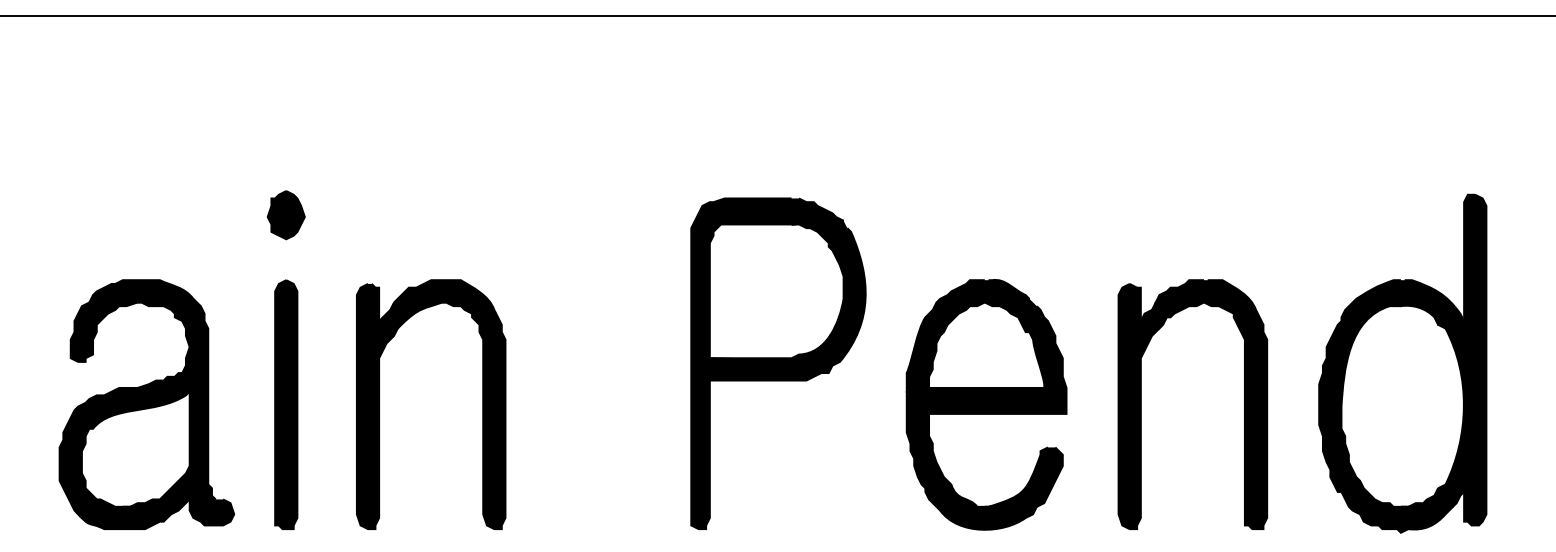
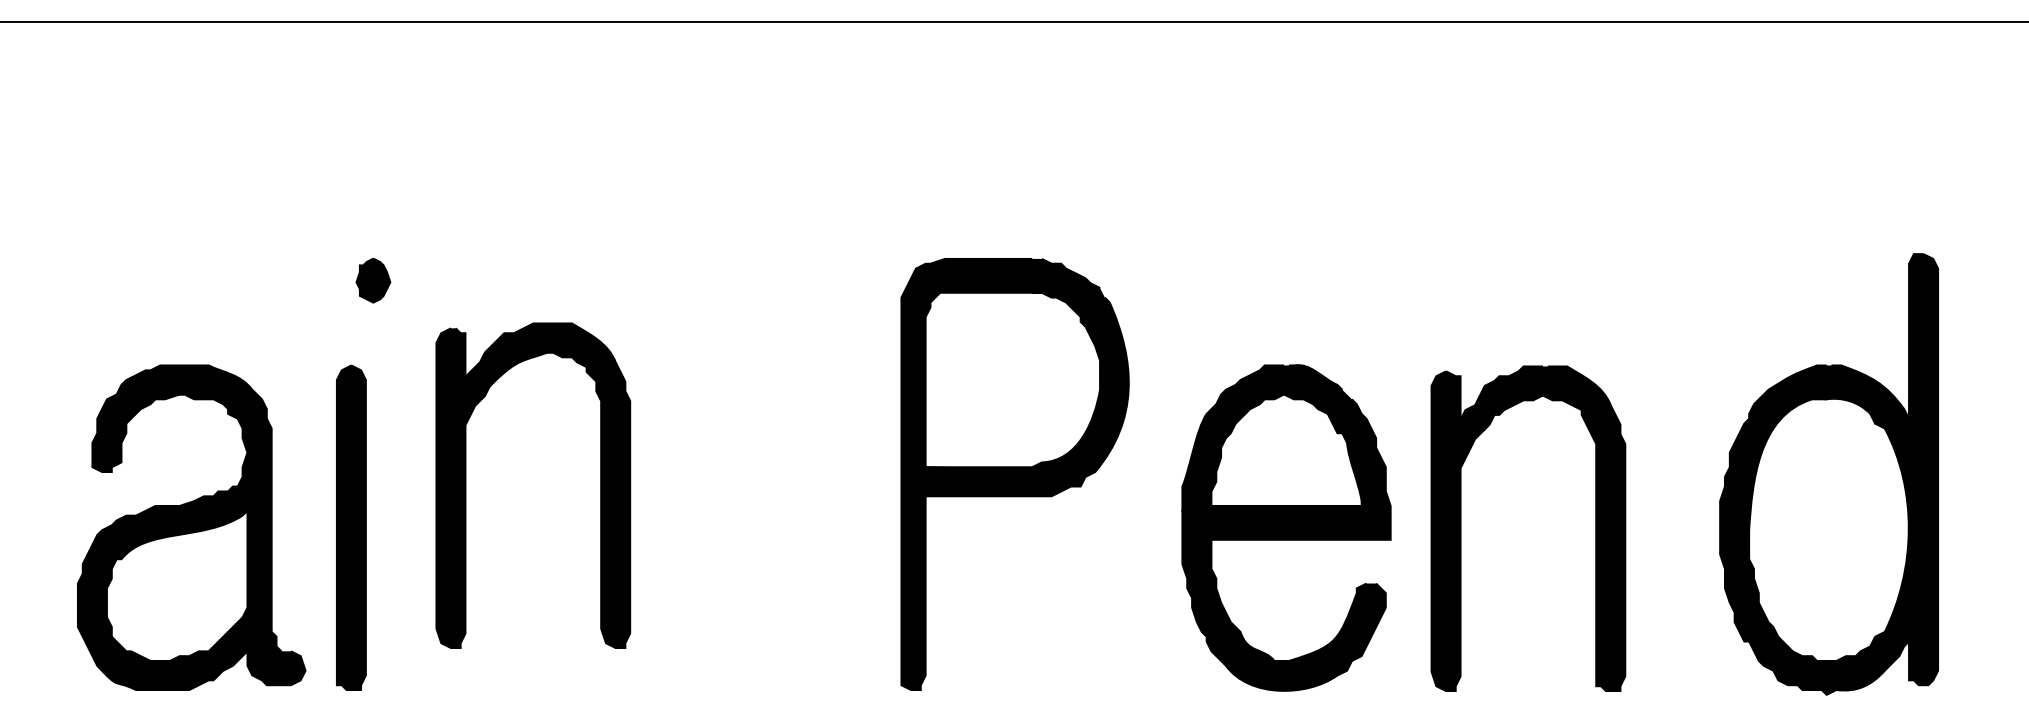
part: (286, 215) -> (373, 280), size x0.7
part: (286, 404) -> (351, 527), moved
part: (379, 404) -> (466, 485), moved
part: (1141, 404) -> (1461, 528), moved

